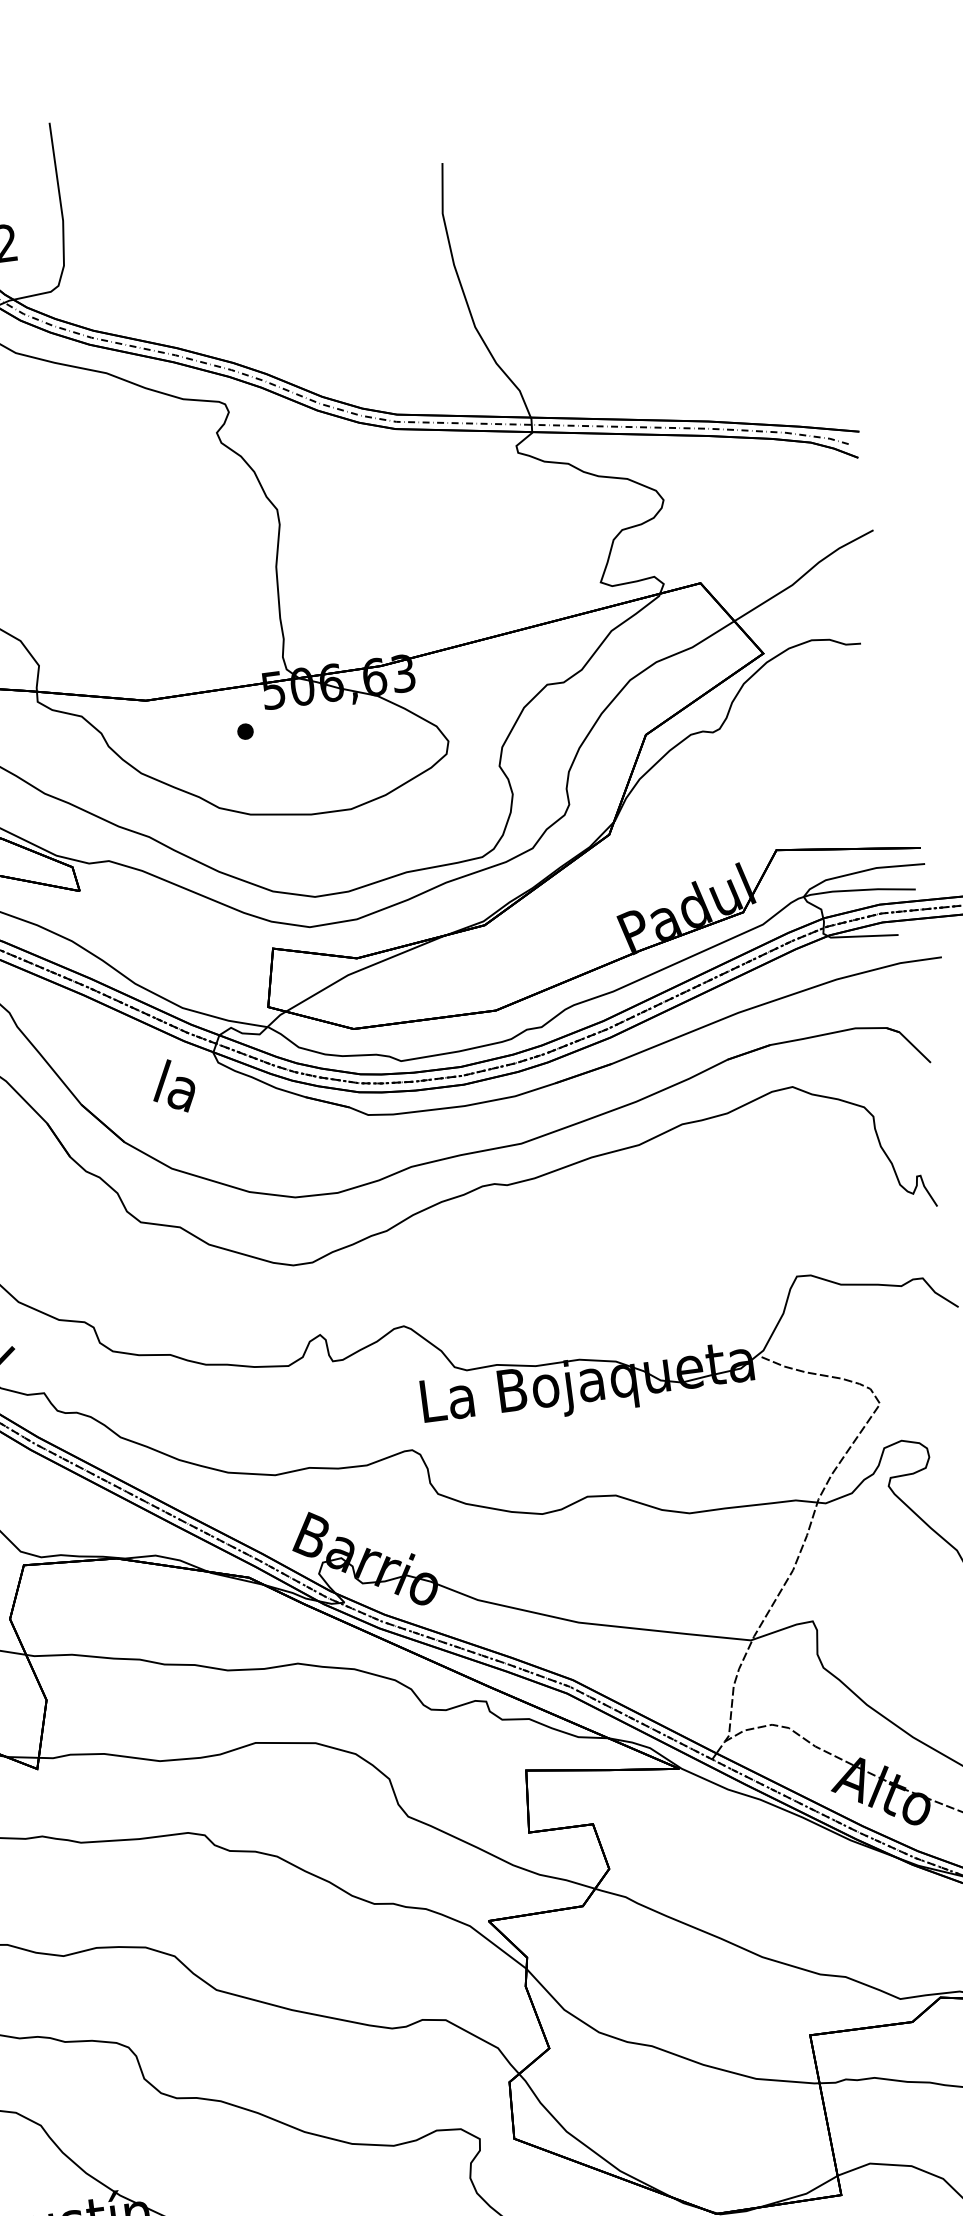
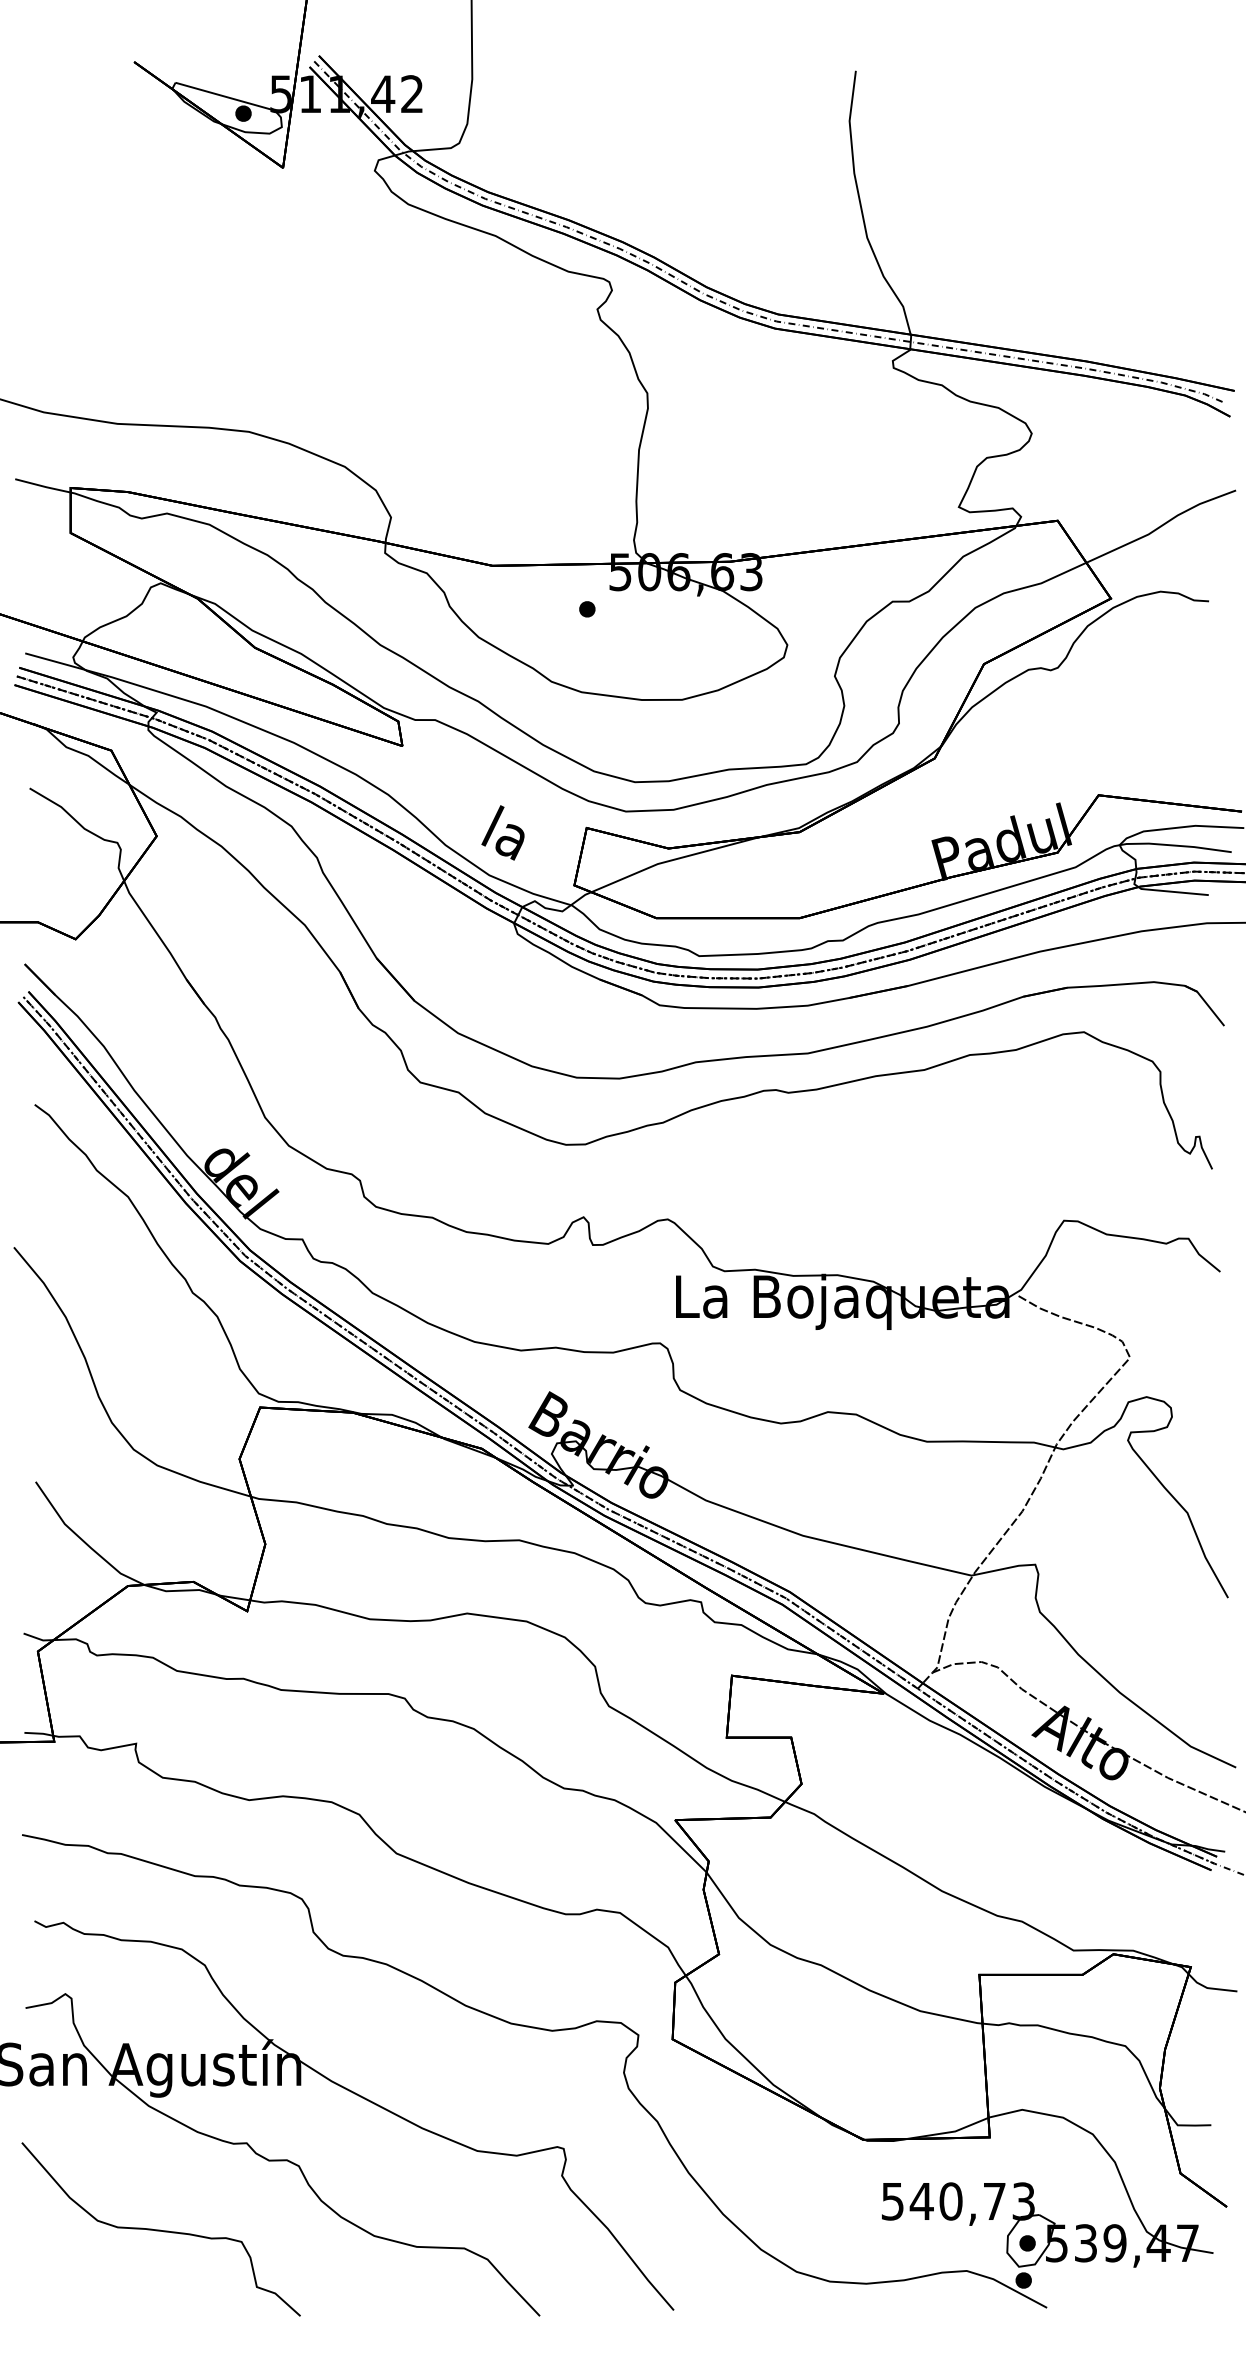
text: (172, 1086) -> (502, 832), moved

